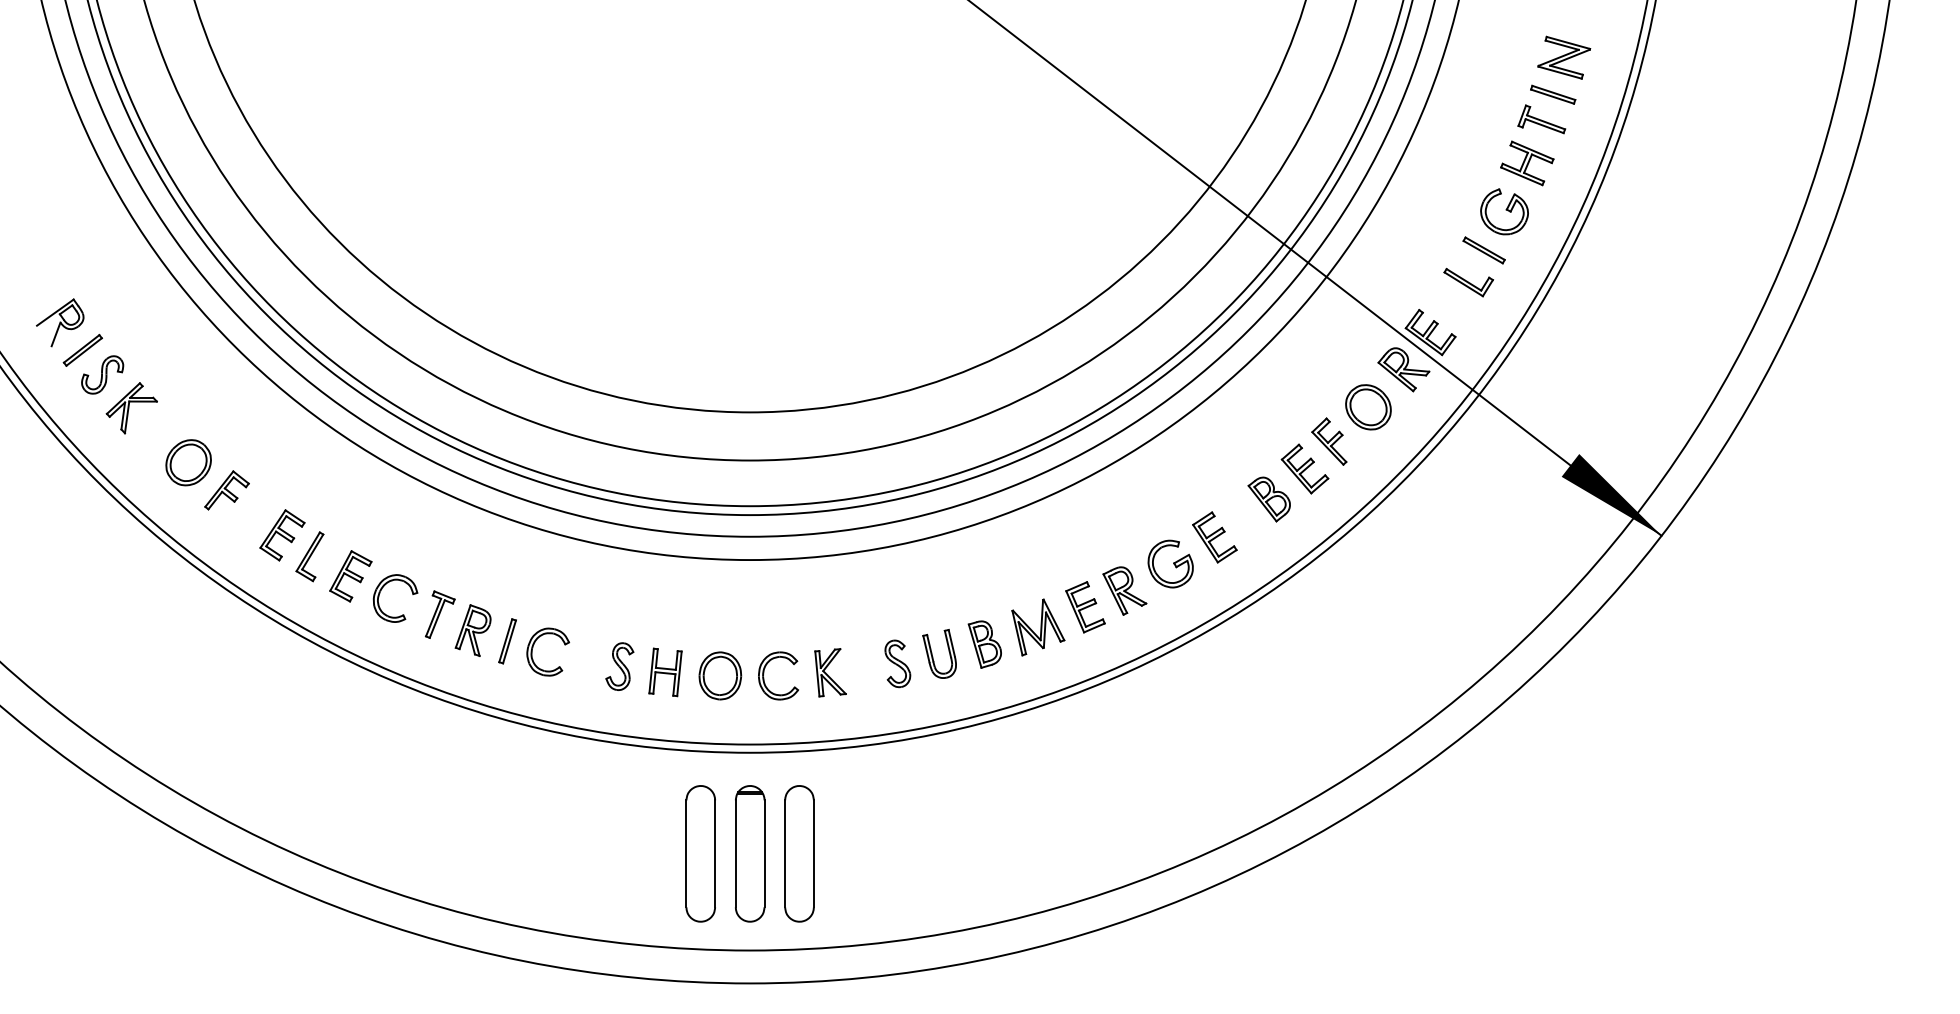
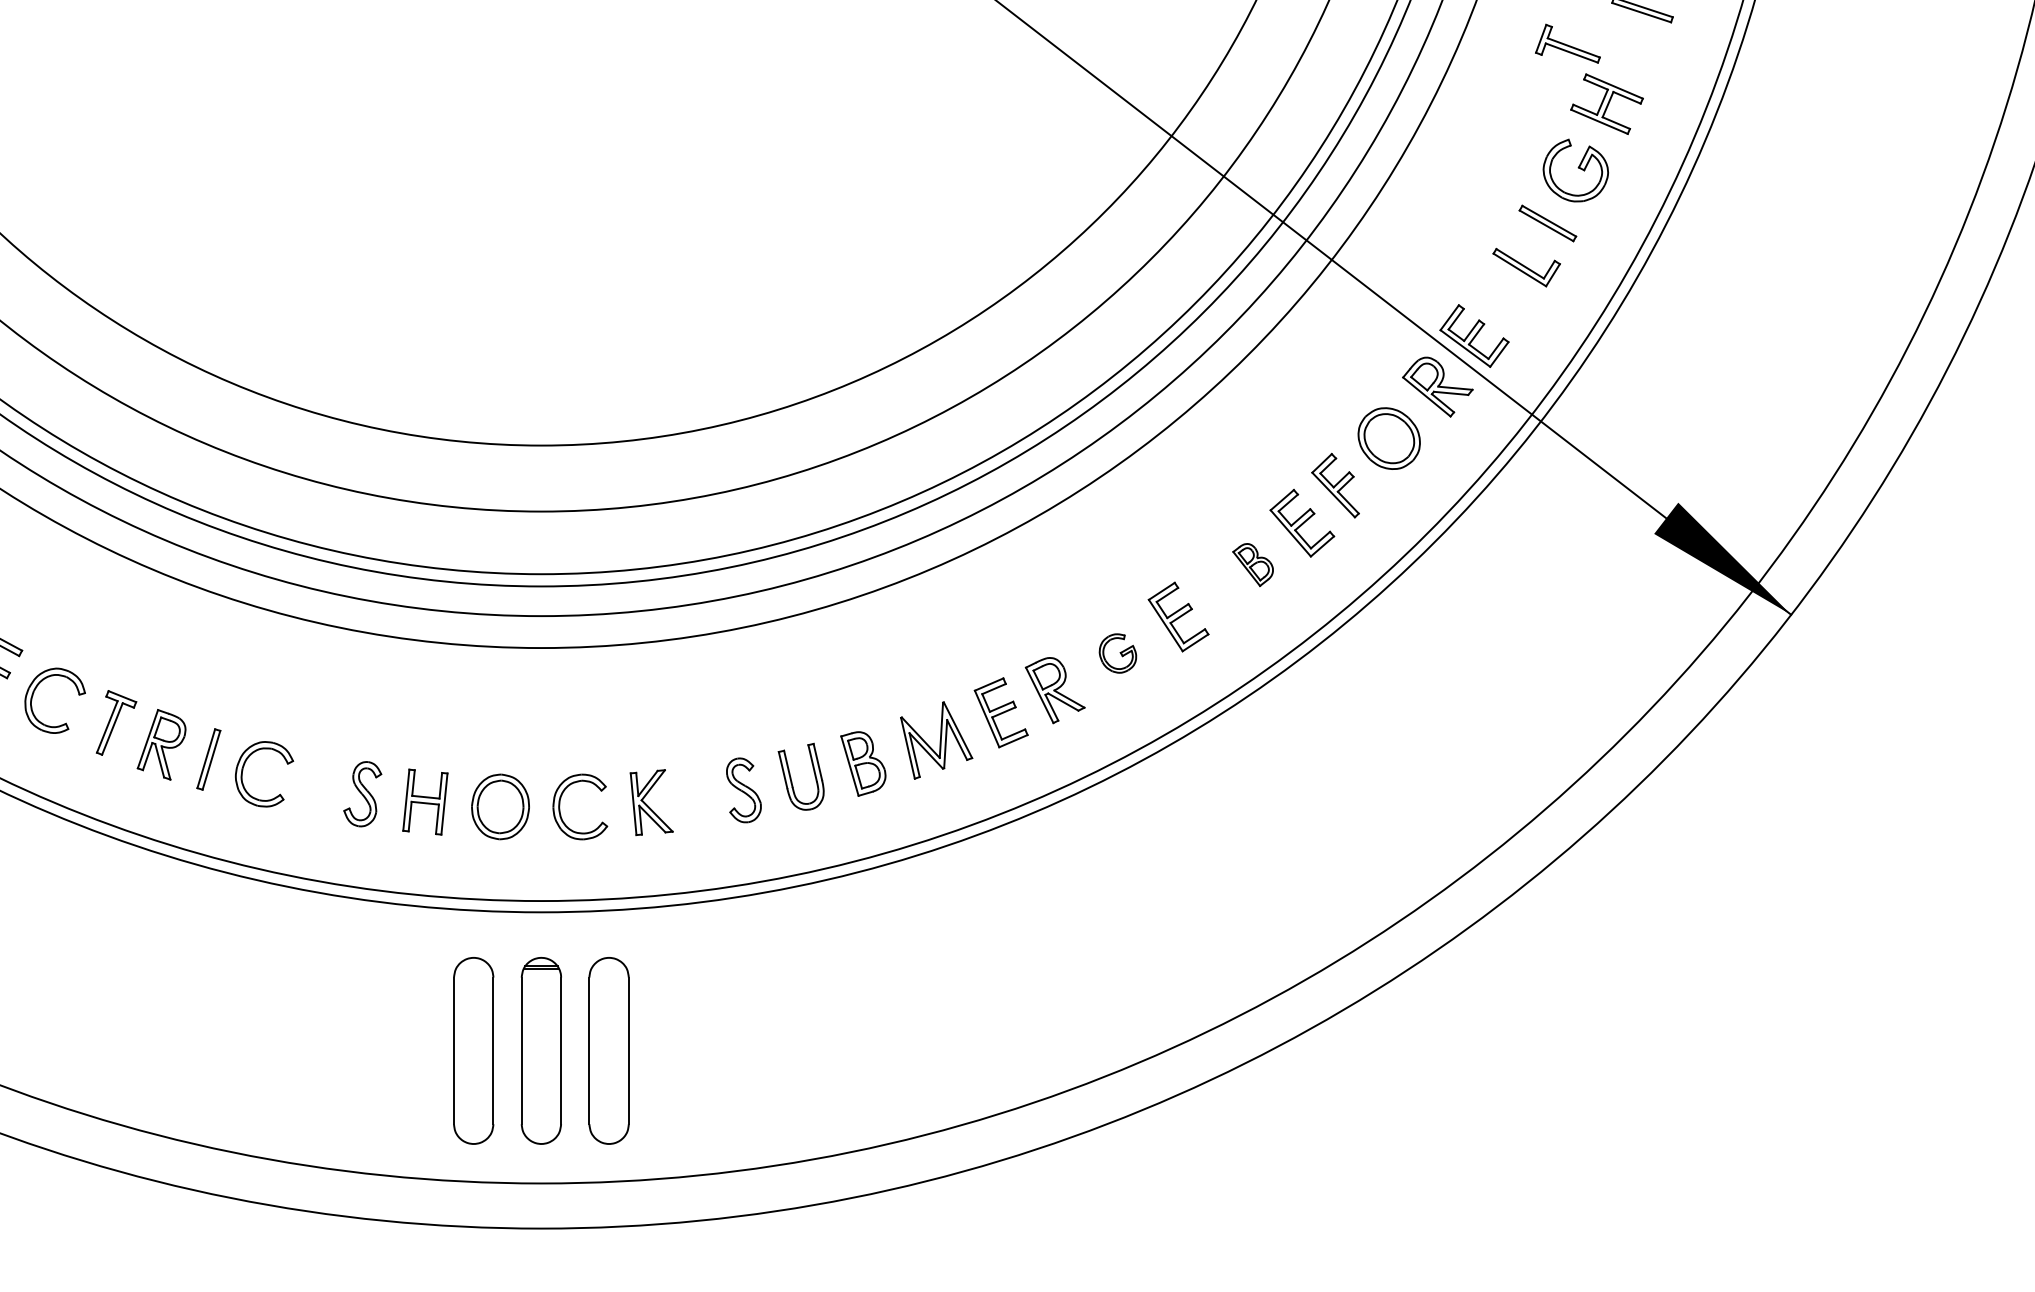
part: (1541, 119) -> (1567, 43), moved
part: (1268, 499) -> (1252, 565), size x0.7
part: (1170, 563) -> (1117, 652), size x0.6

